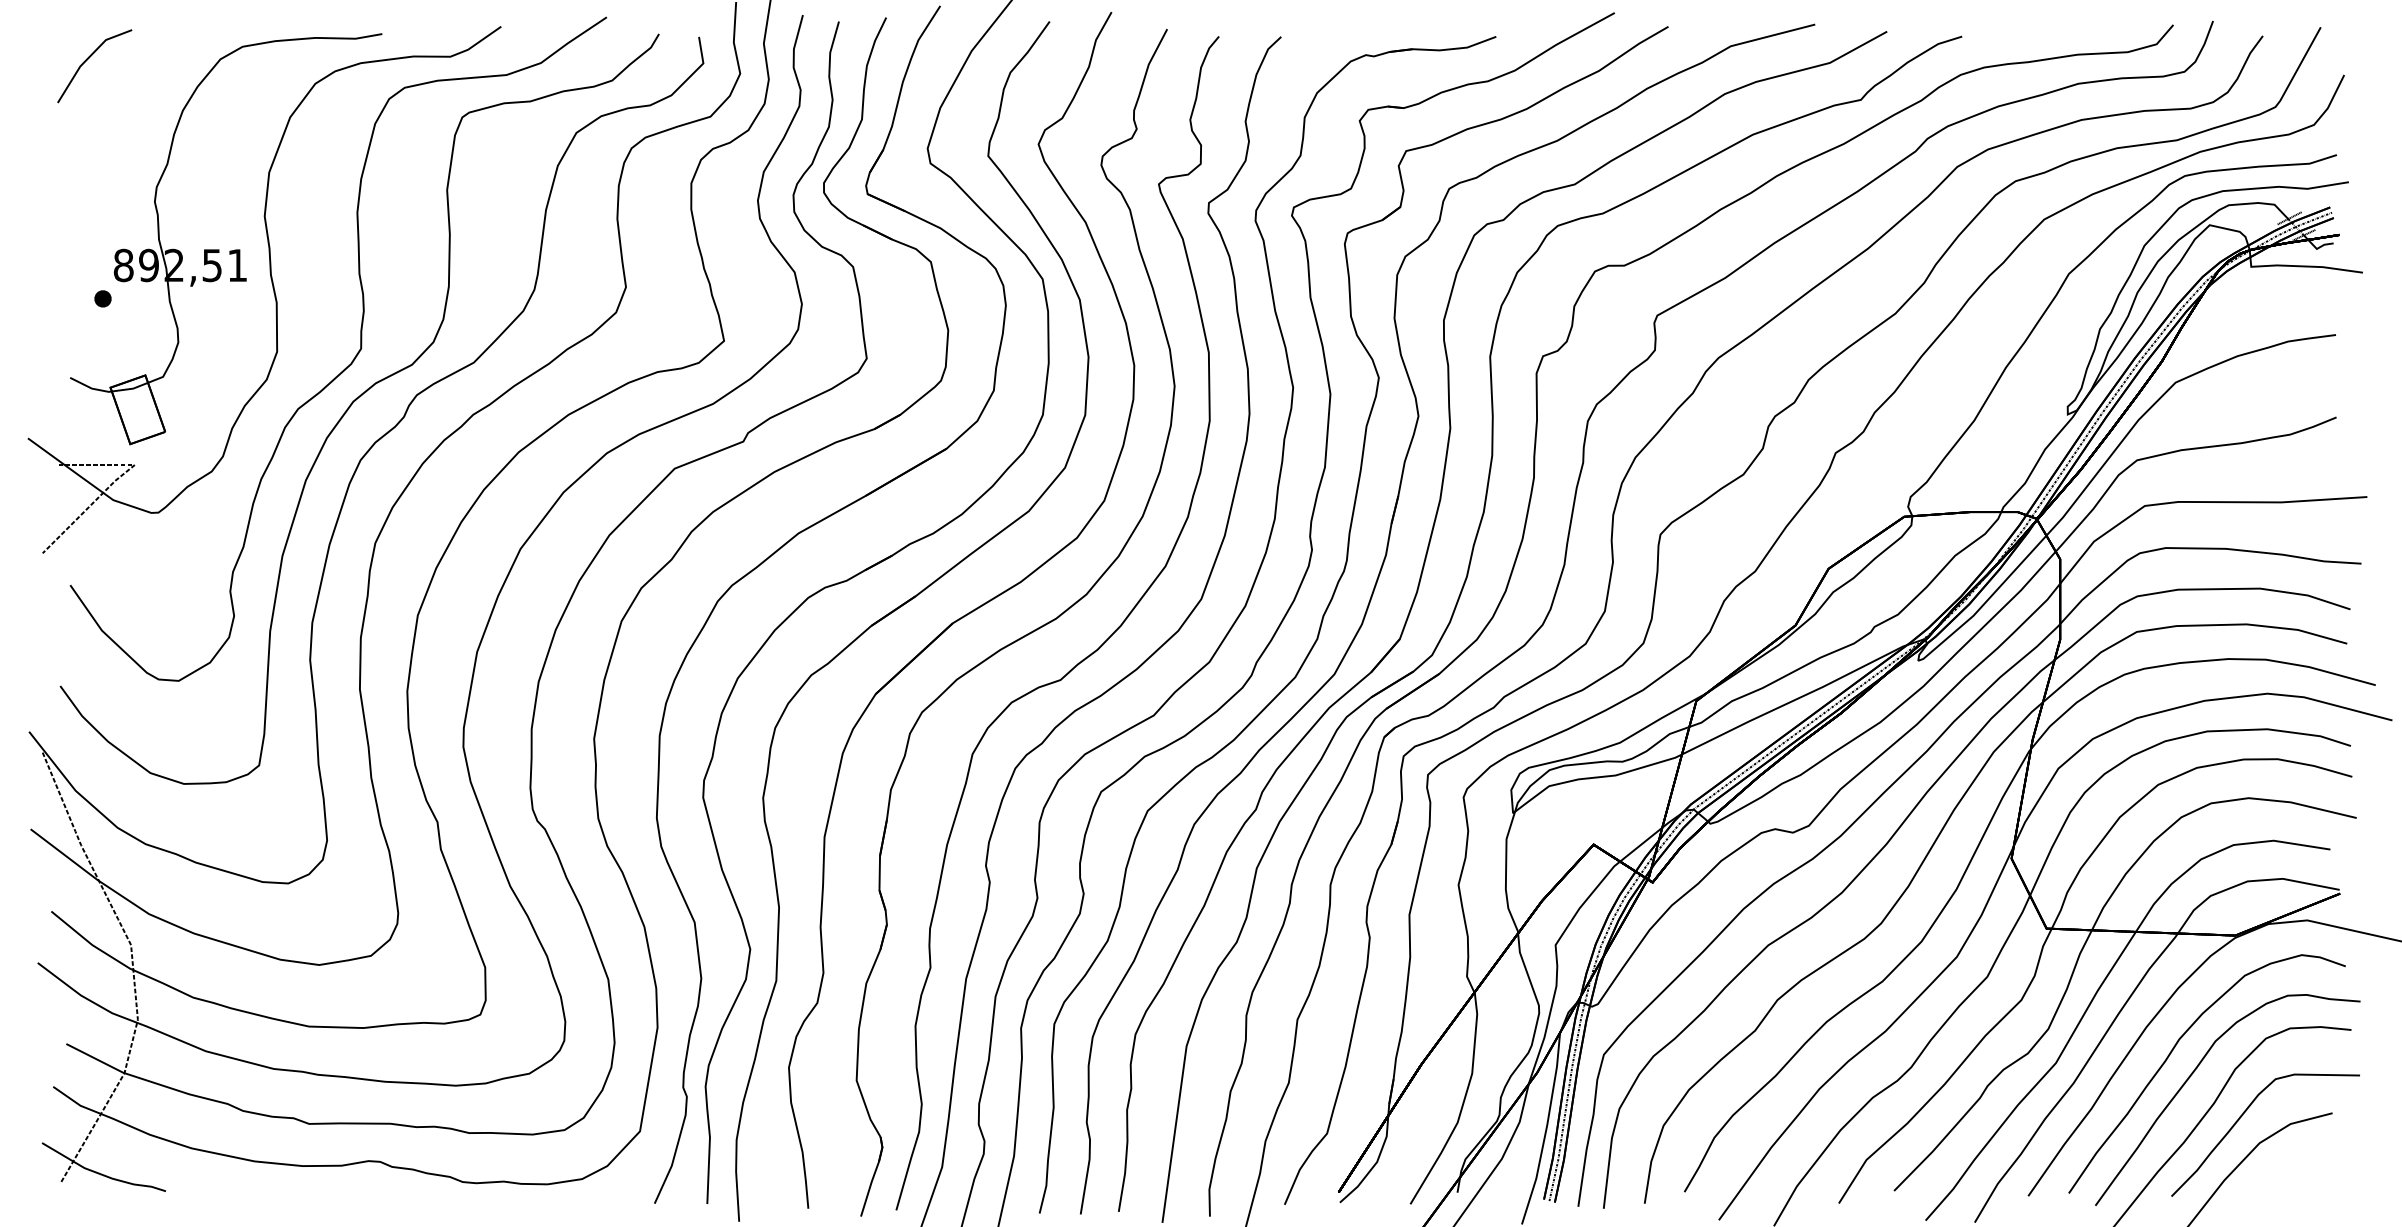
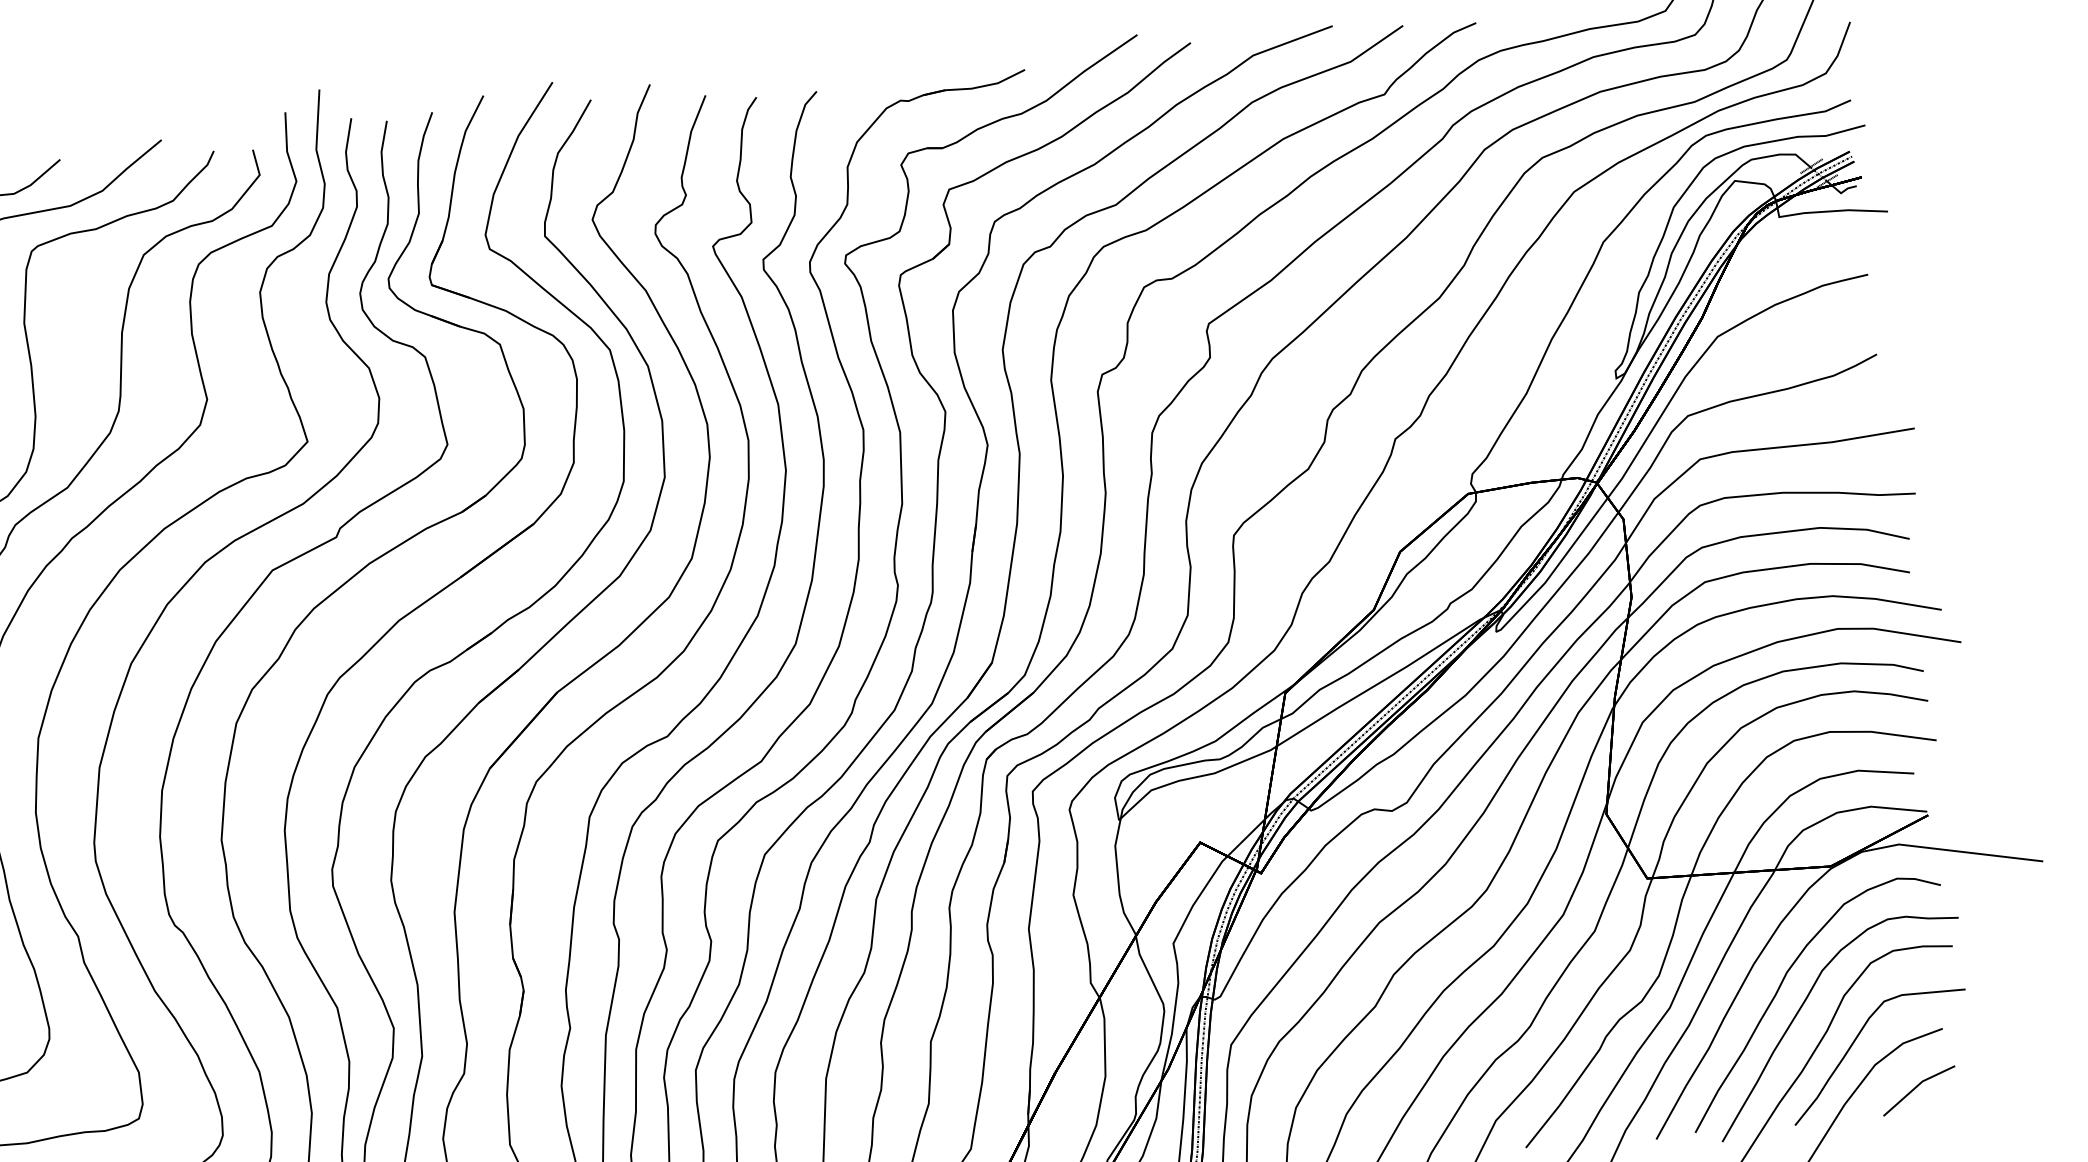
part: (2301, 1174) -> (1918, 1091), added

